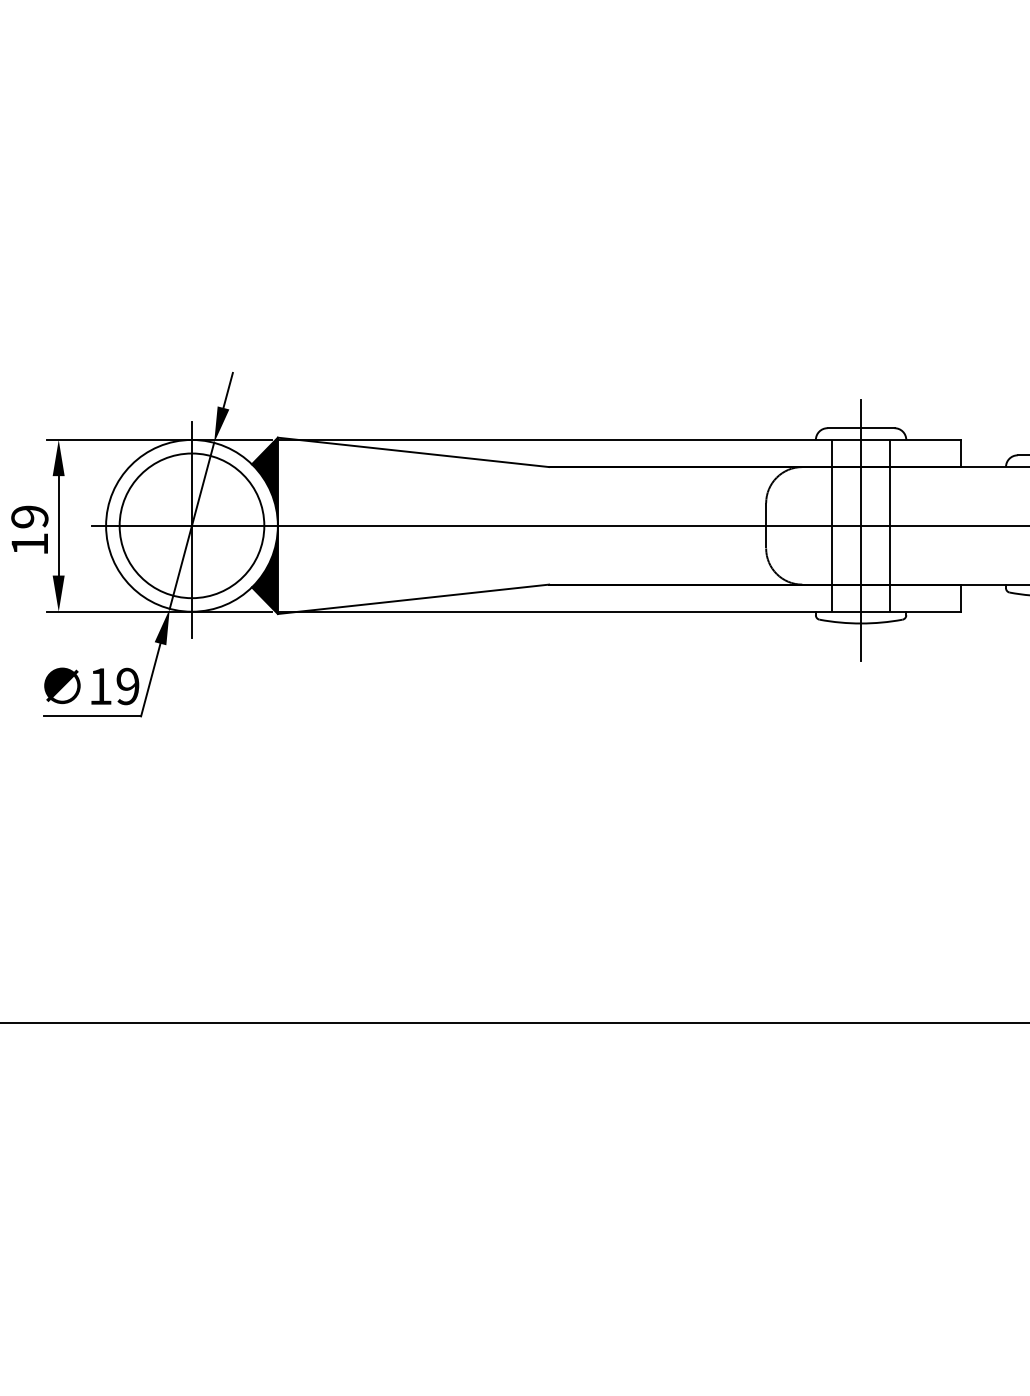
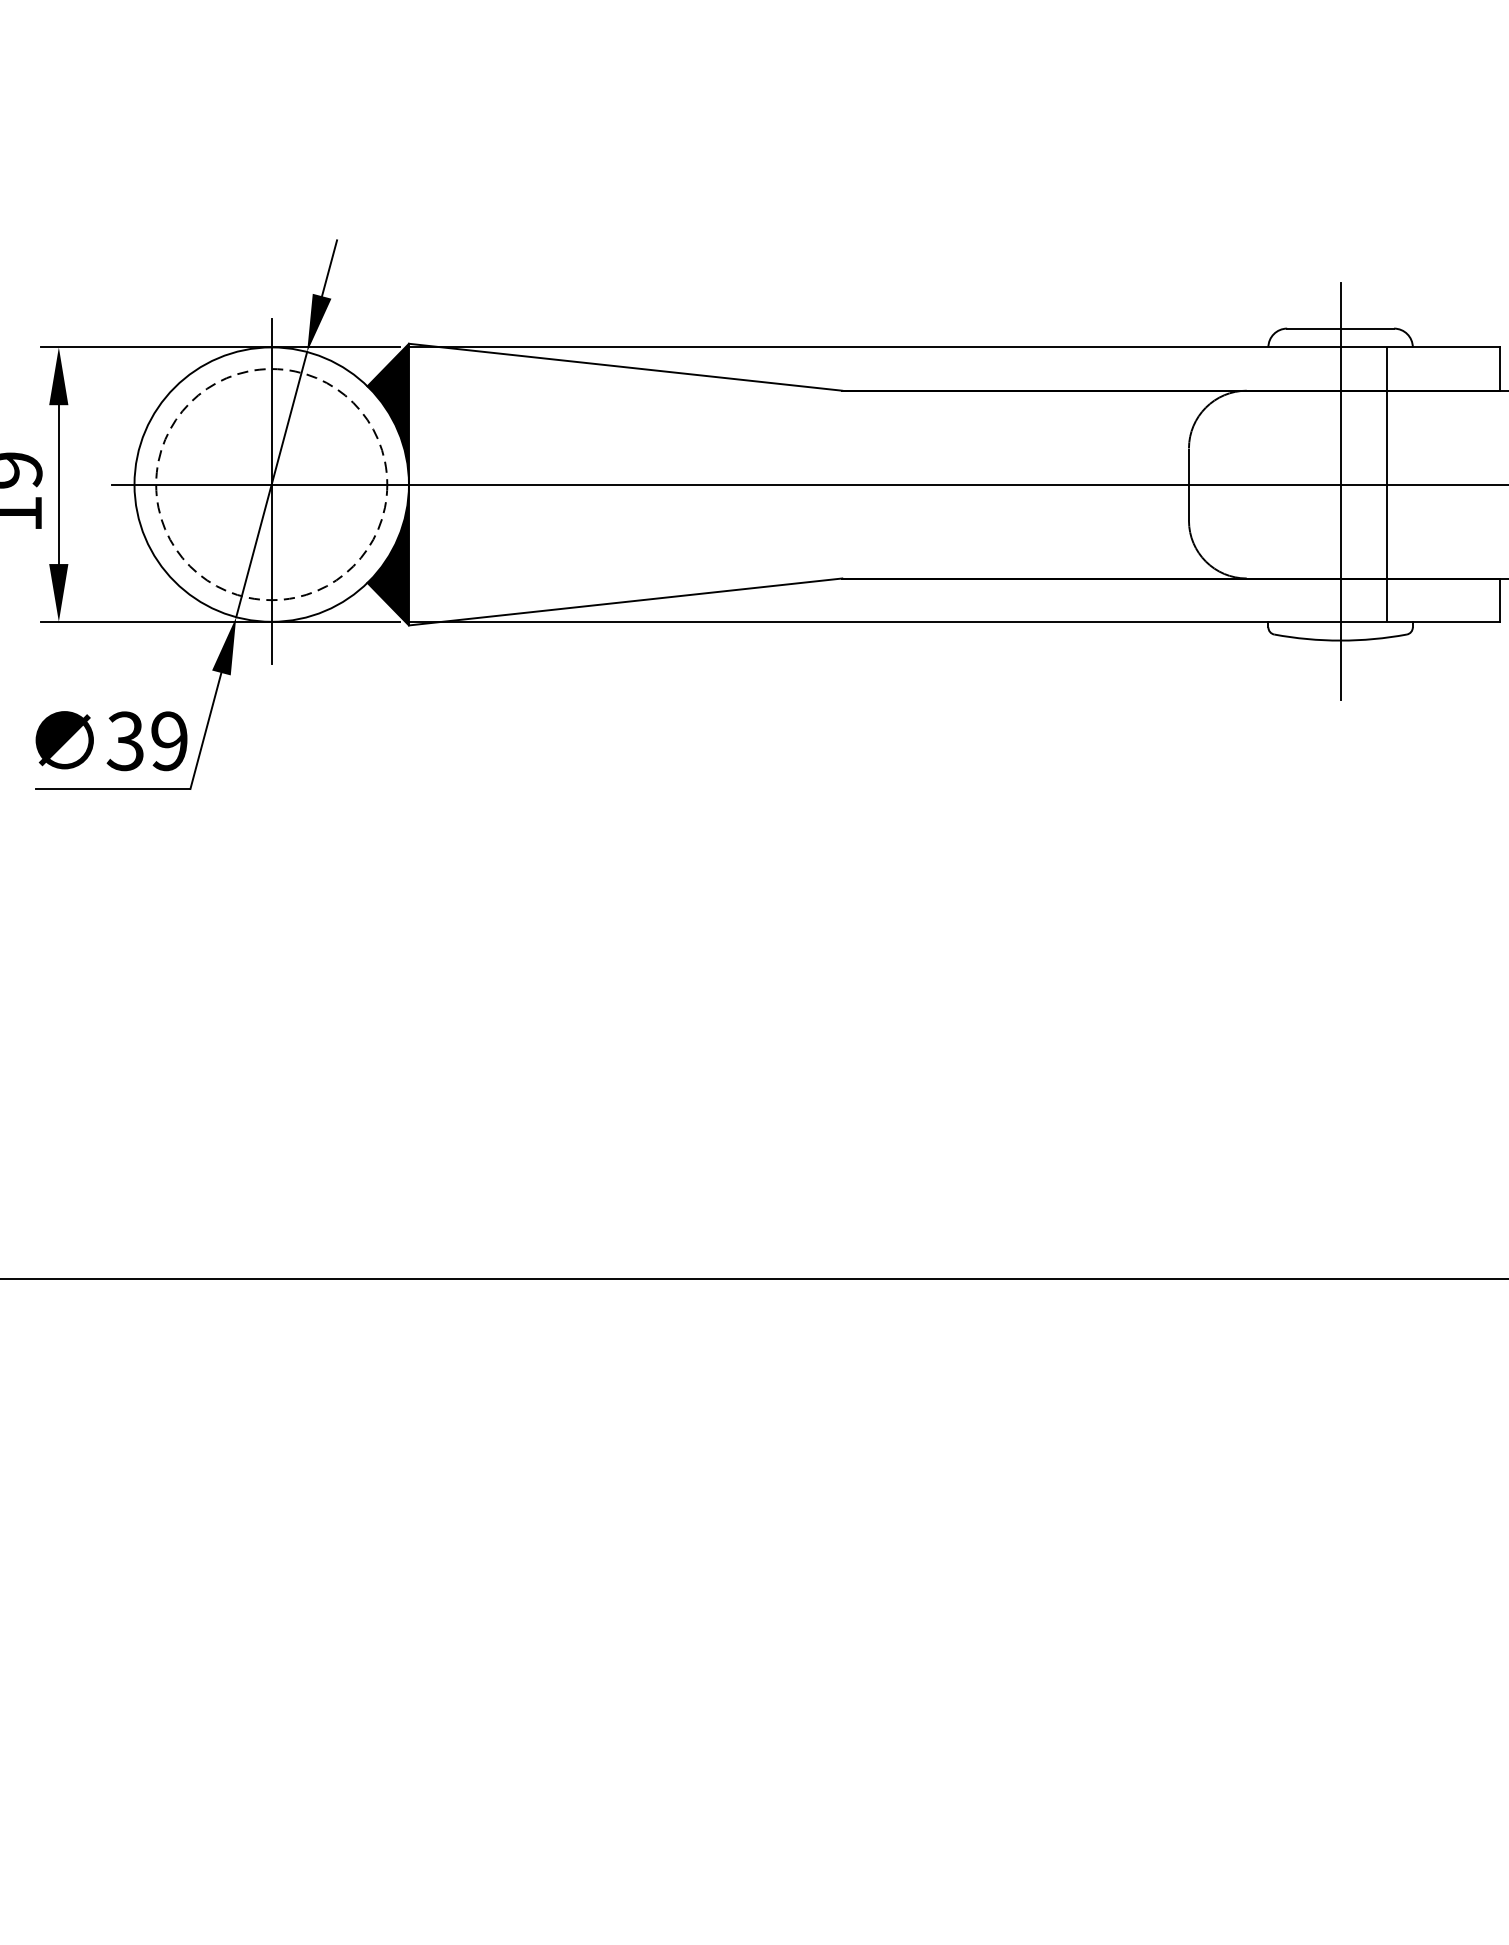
circle: (191, 525) -> (270, 484), solid -> dashed
line: (832, 525) -> (1294, 484), removed
text: (99, 686) -> (123, 741), 19 -> 39

